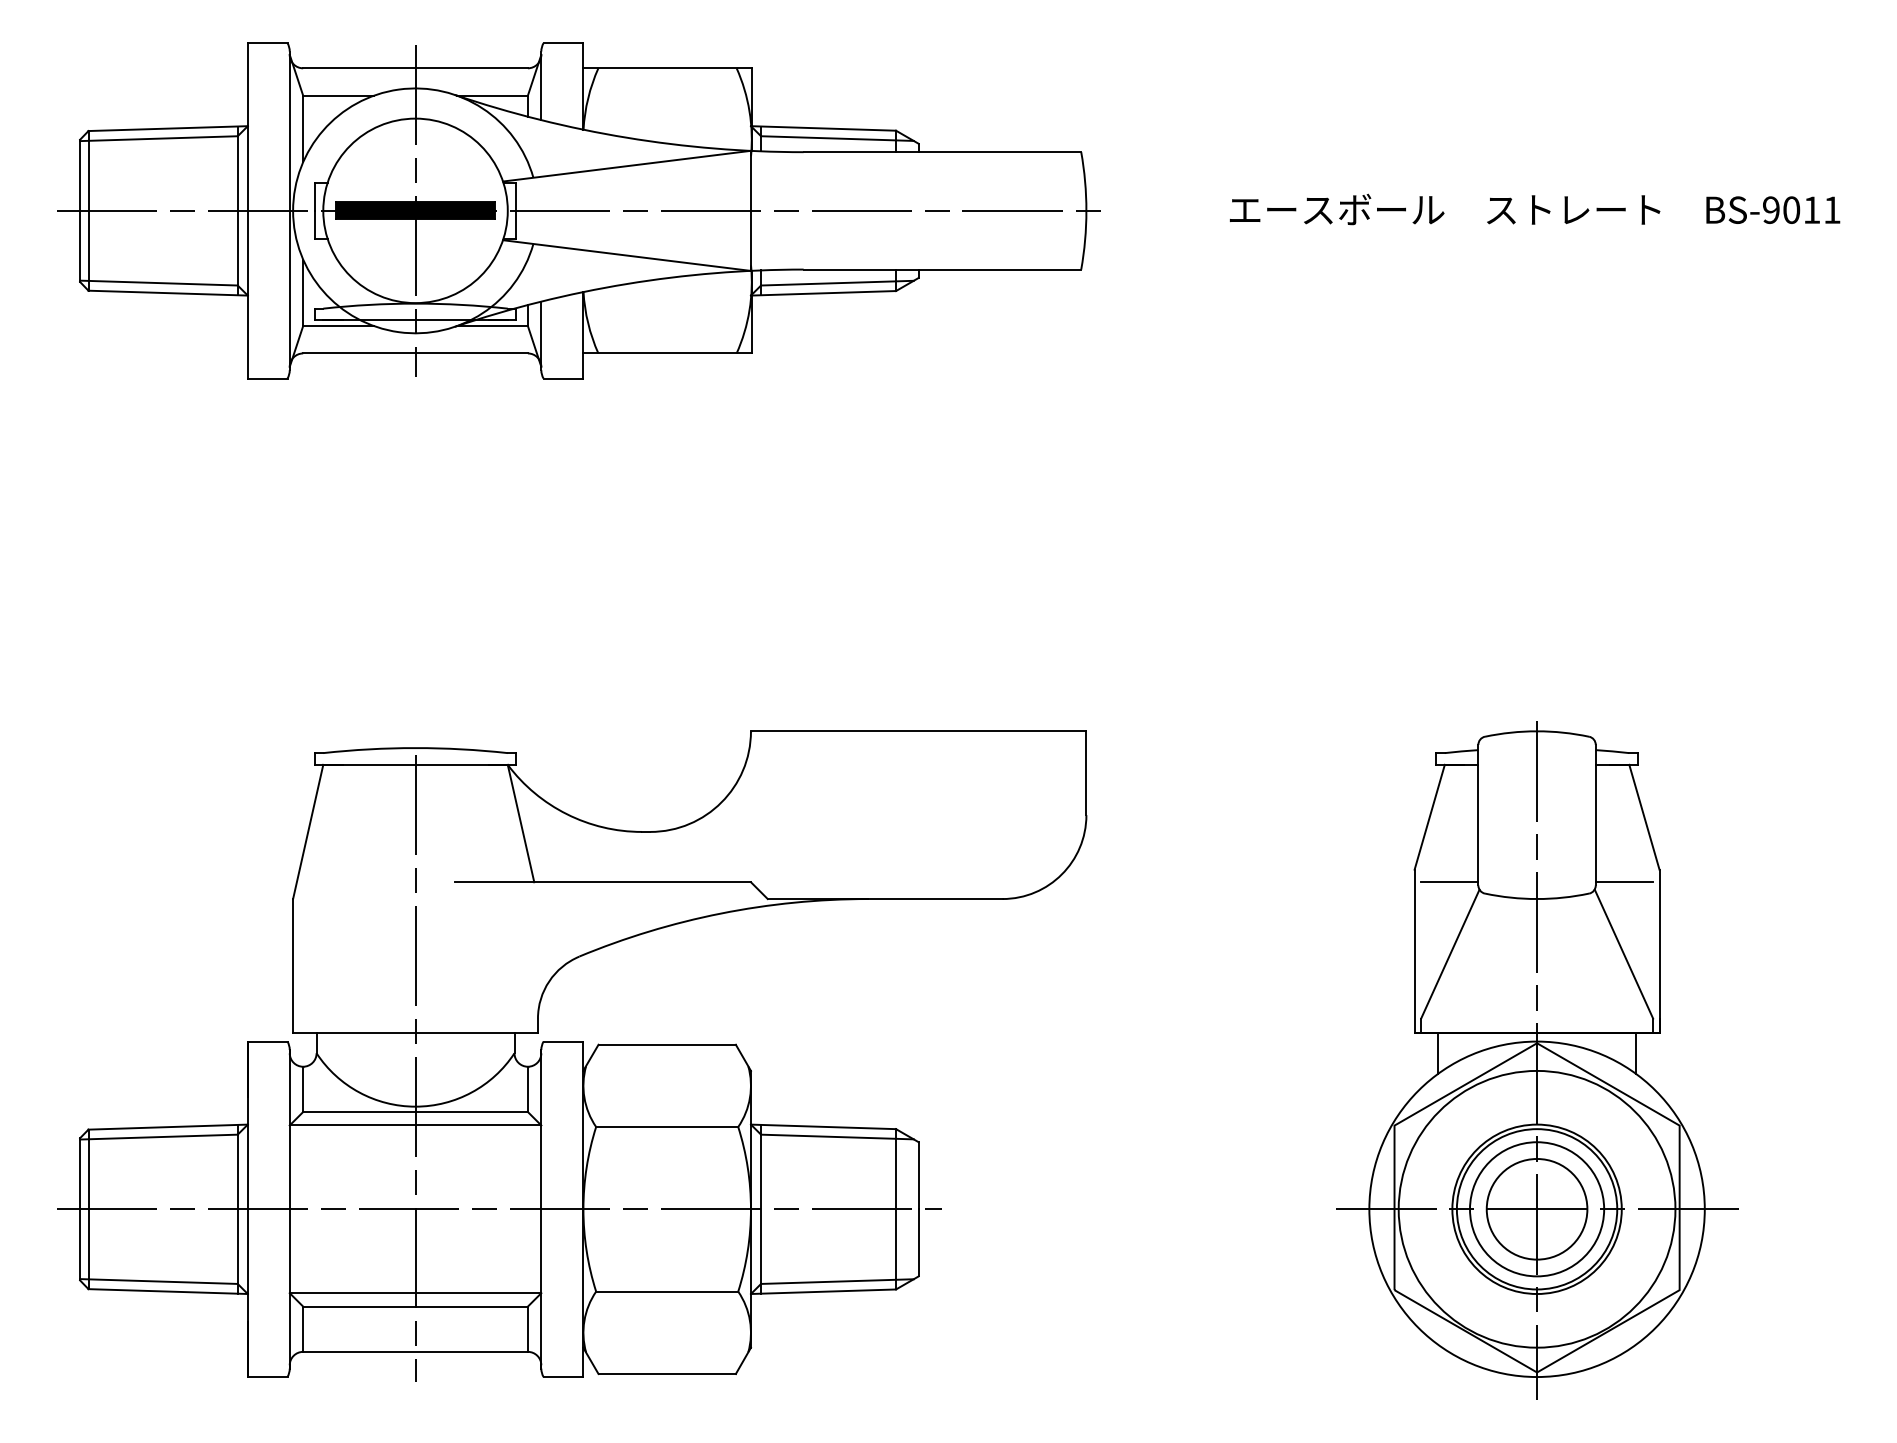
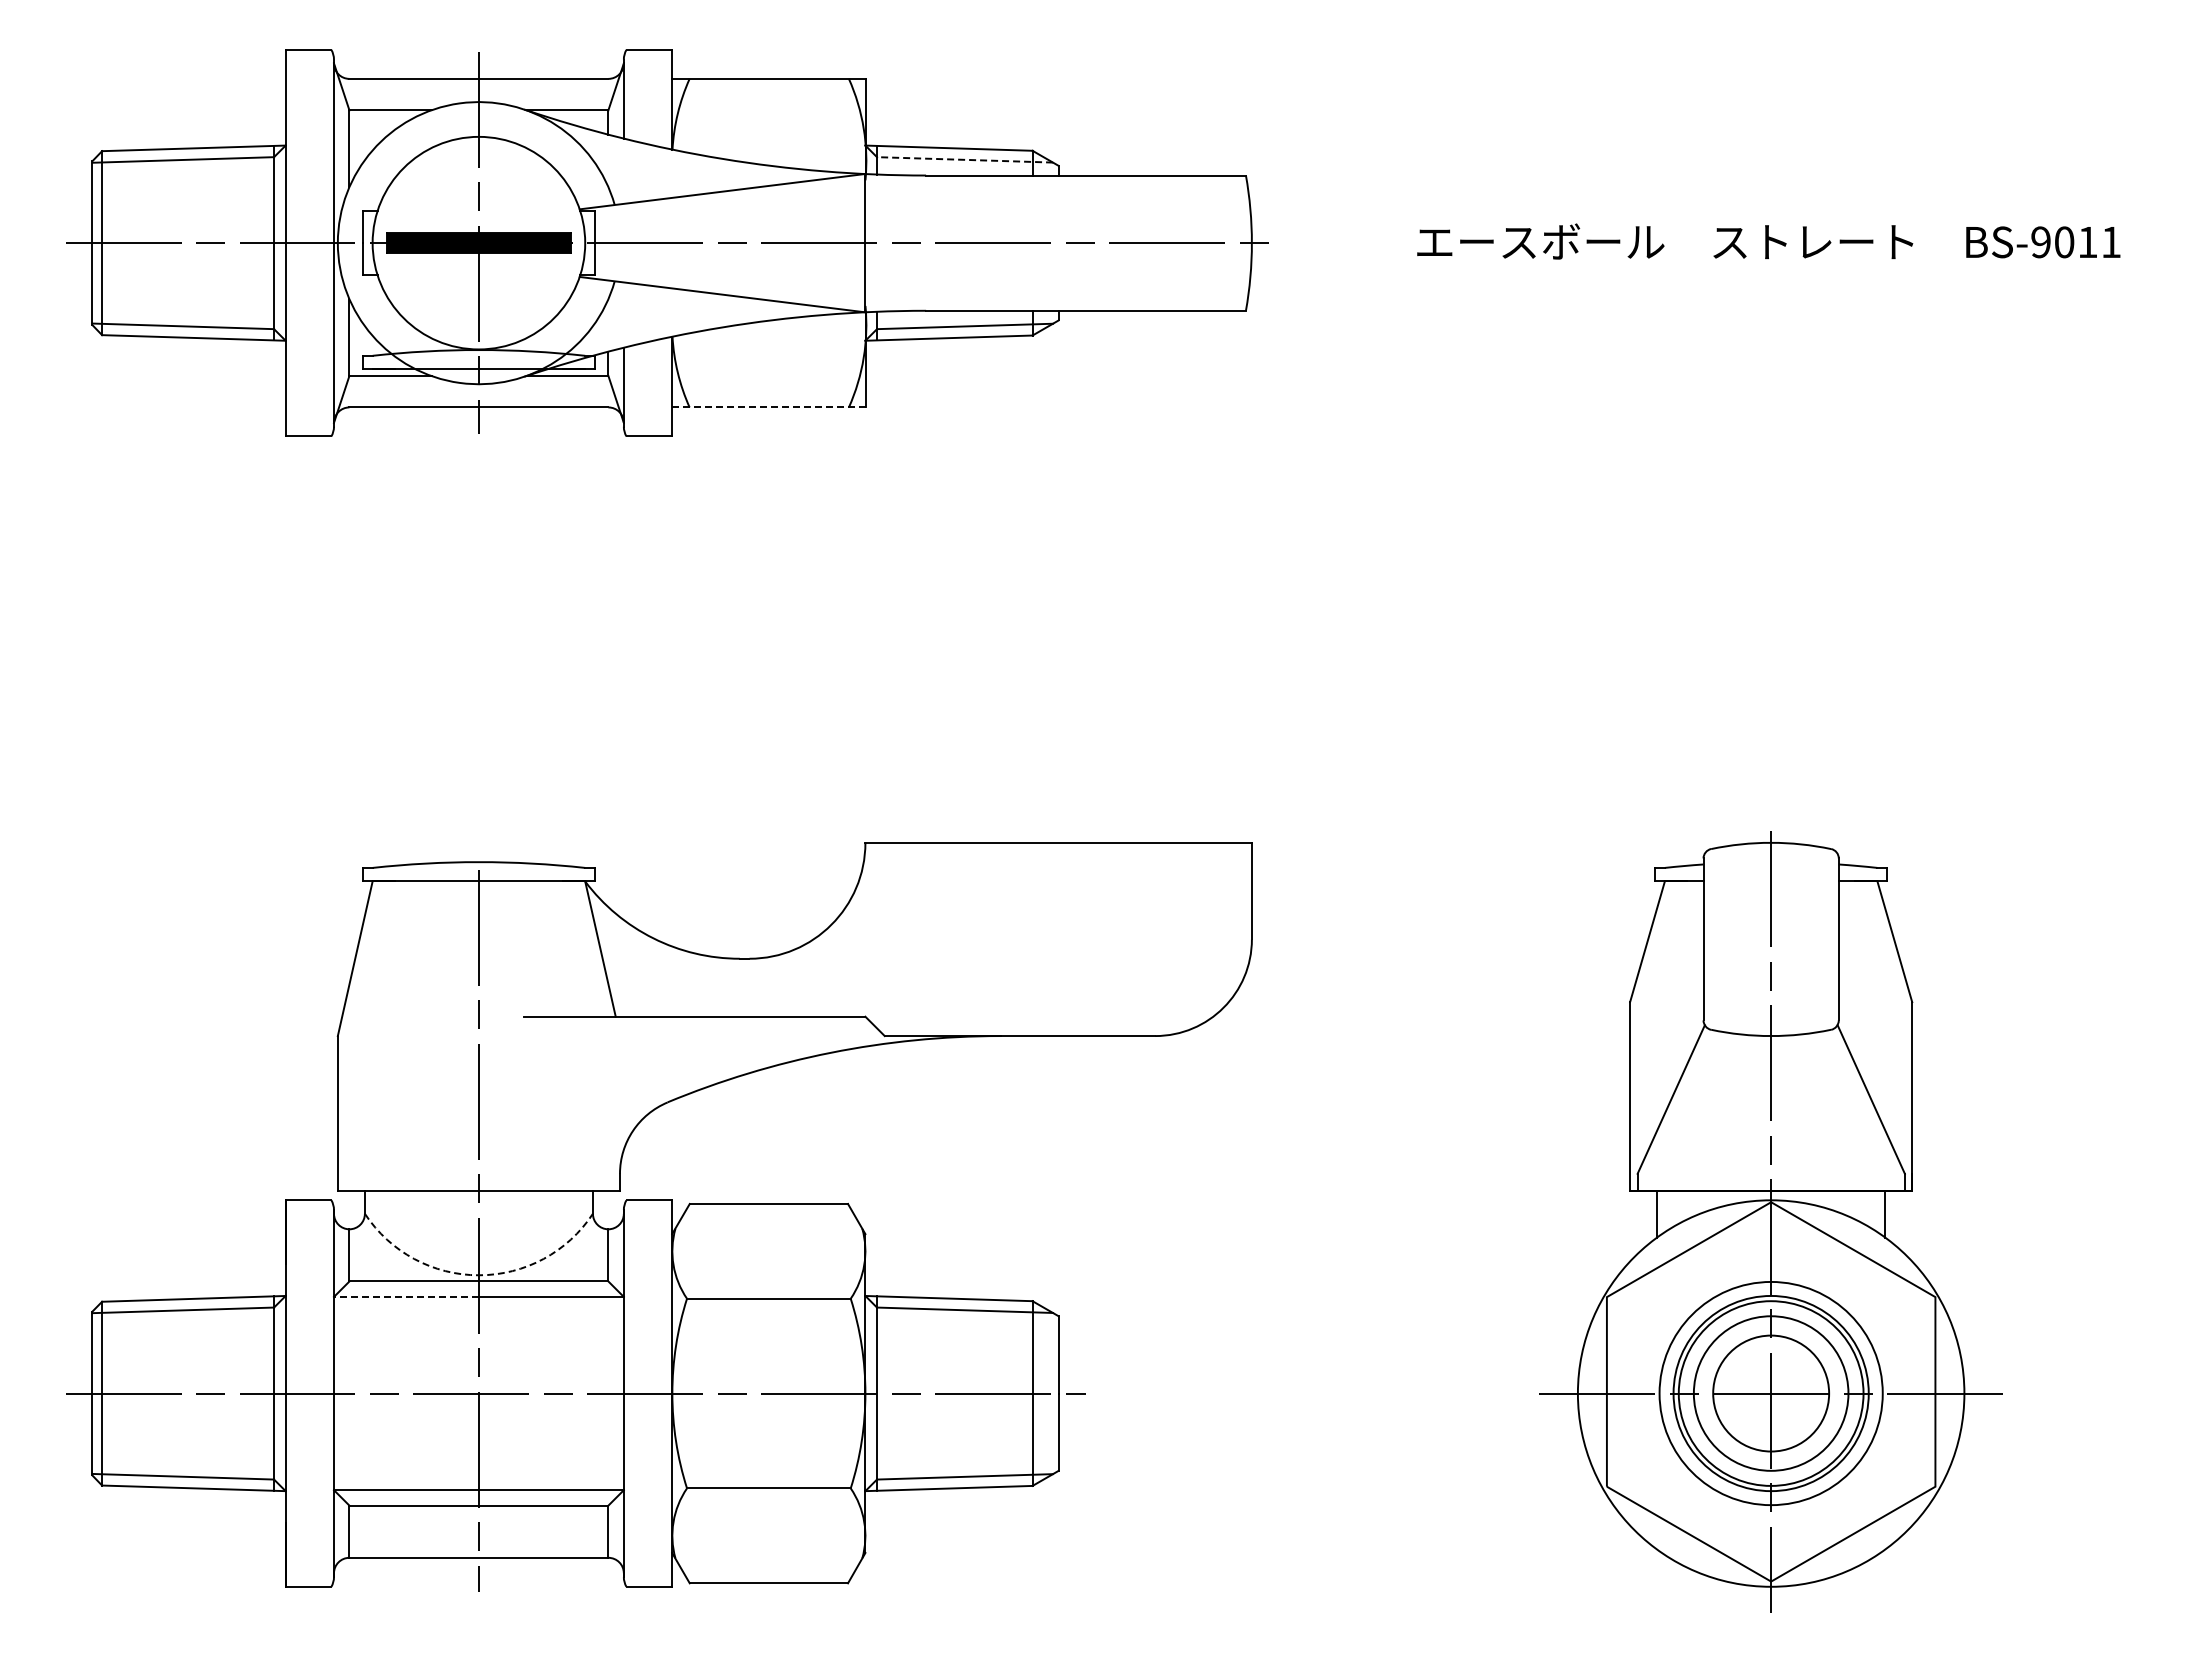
line: (836, 138) -> (964, 159), solid -> dashed
line: (666, 353) -> (768, 407), solid -> dashed
line: (1449, 882) -> (1670, 1016), removed
line: (1624, 882) -> (1871, 1016), removed
arc: (415, 1106) -> (478, 1275), solid -> dashed
line: (351, 1125) -> (405, 1296), solid -> dashed
circle: (1536, 1209) -> (1770, 1393), size x0.7

